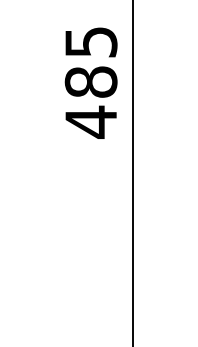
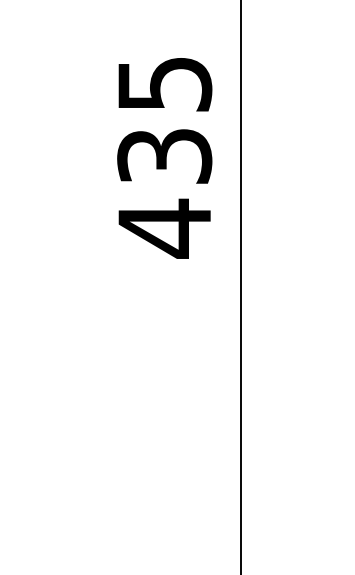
text: (90, 81) -> (163, 155), 485 -> 435

